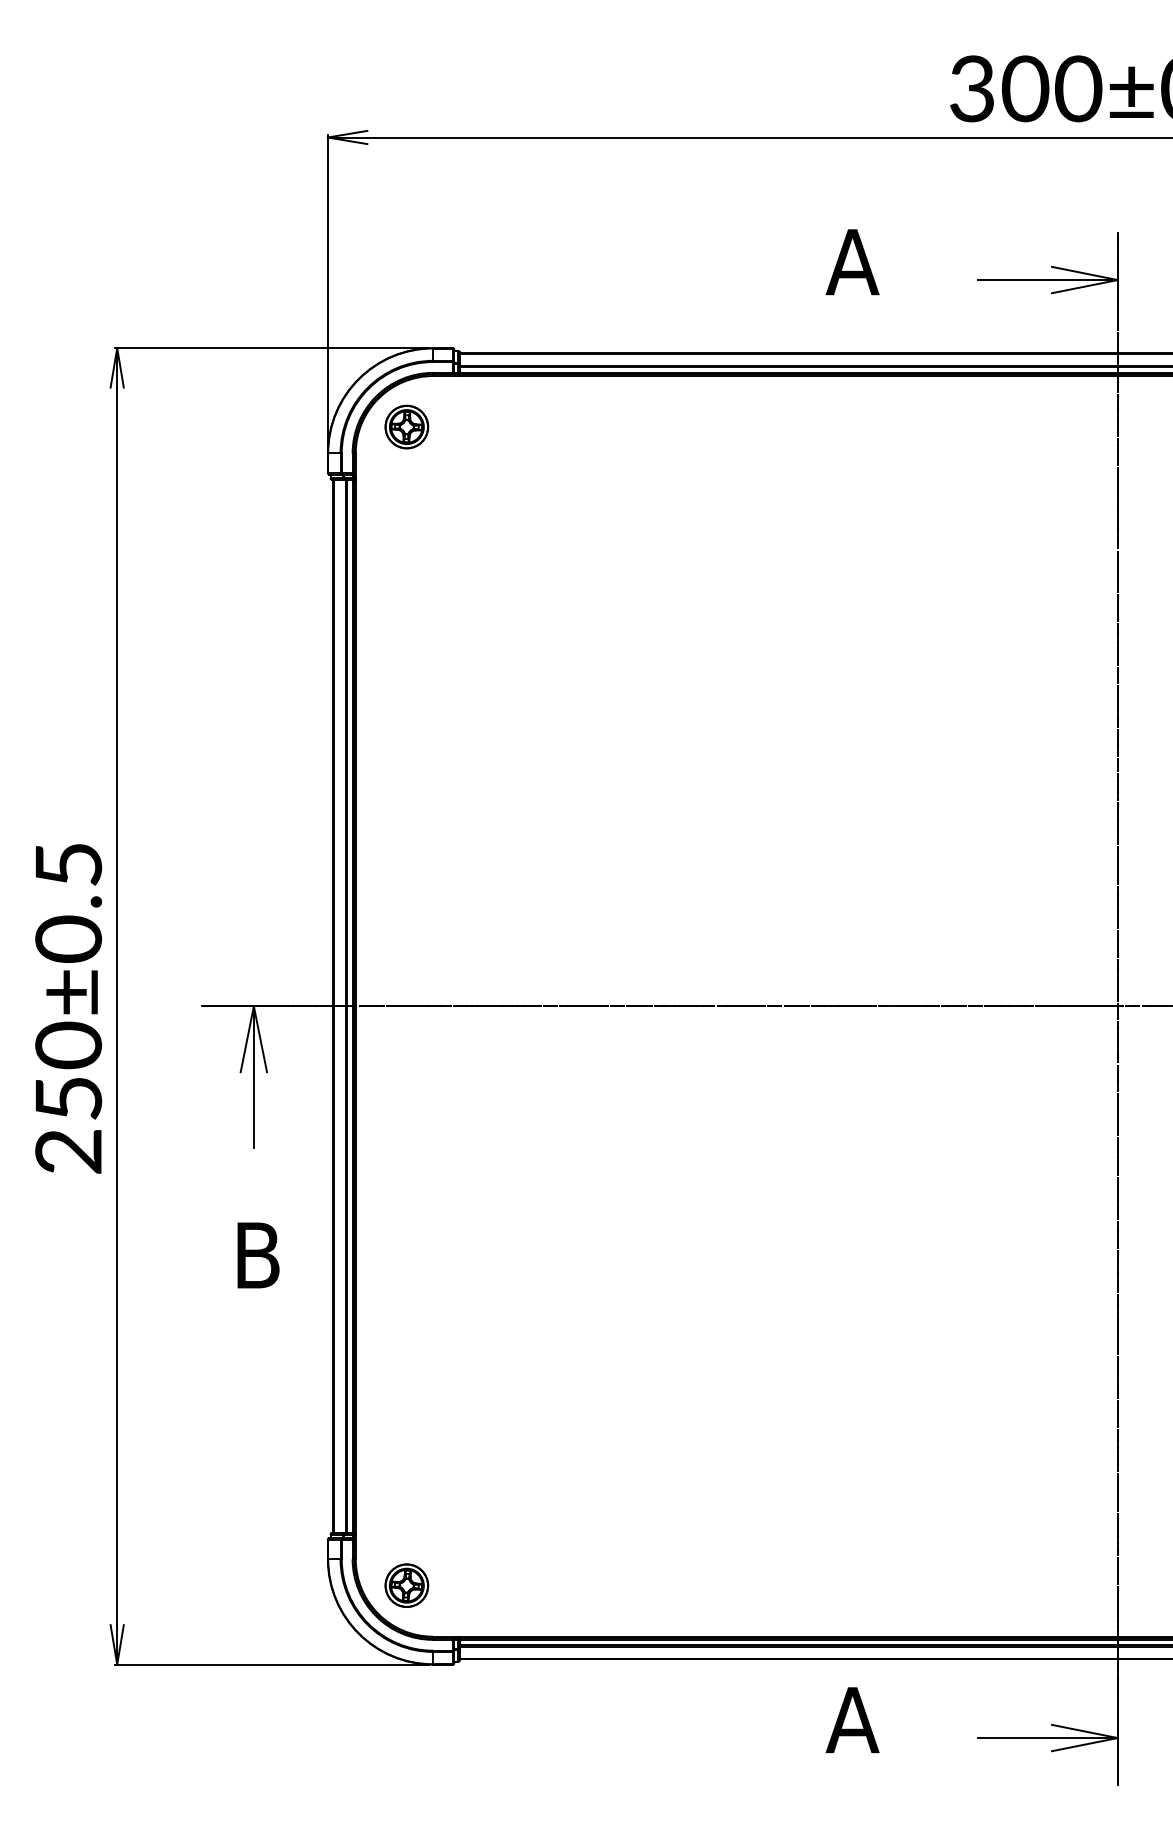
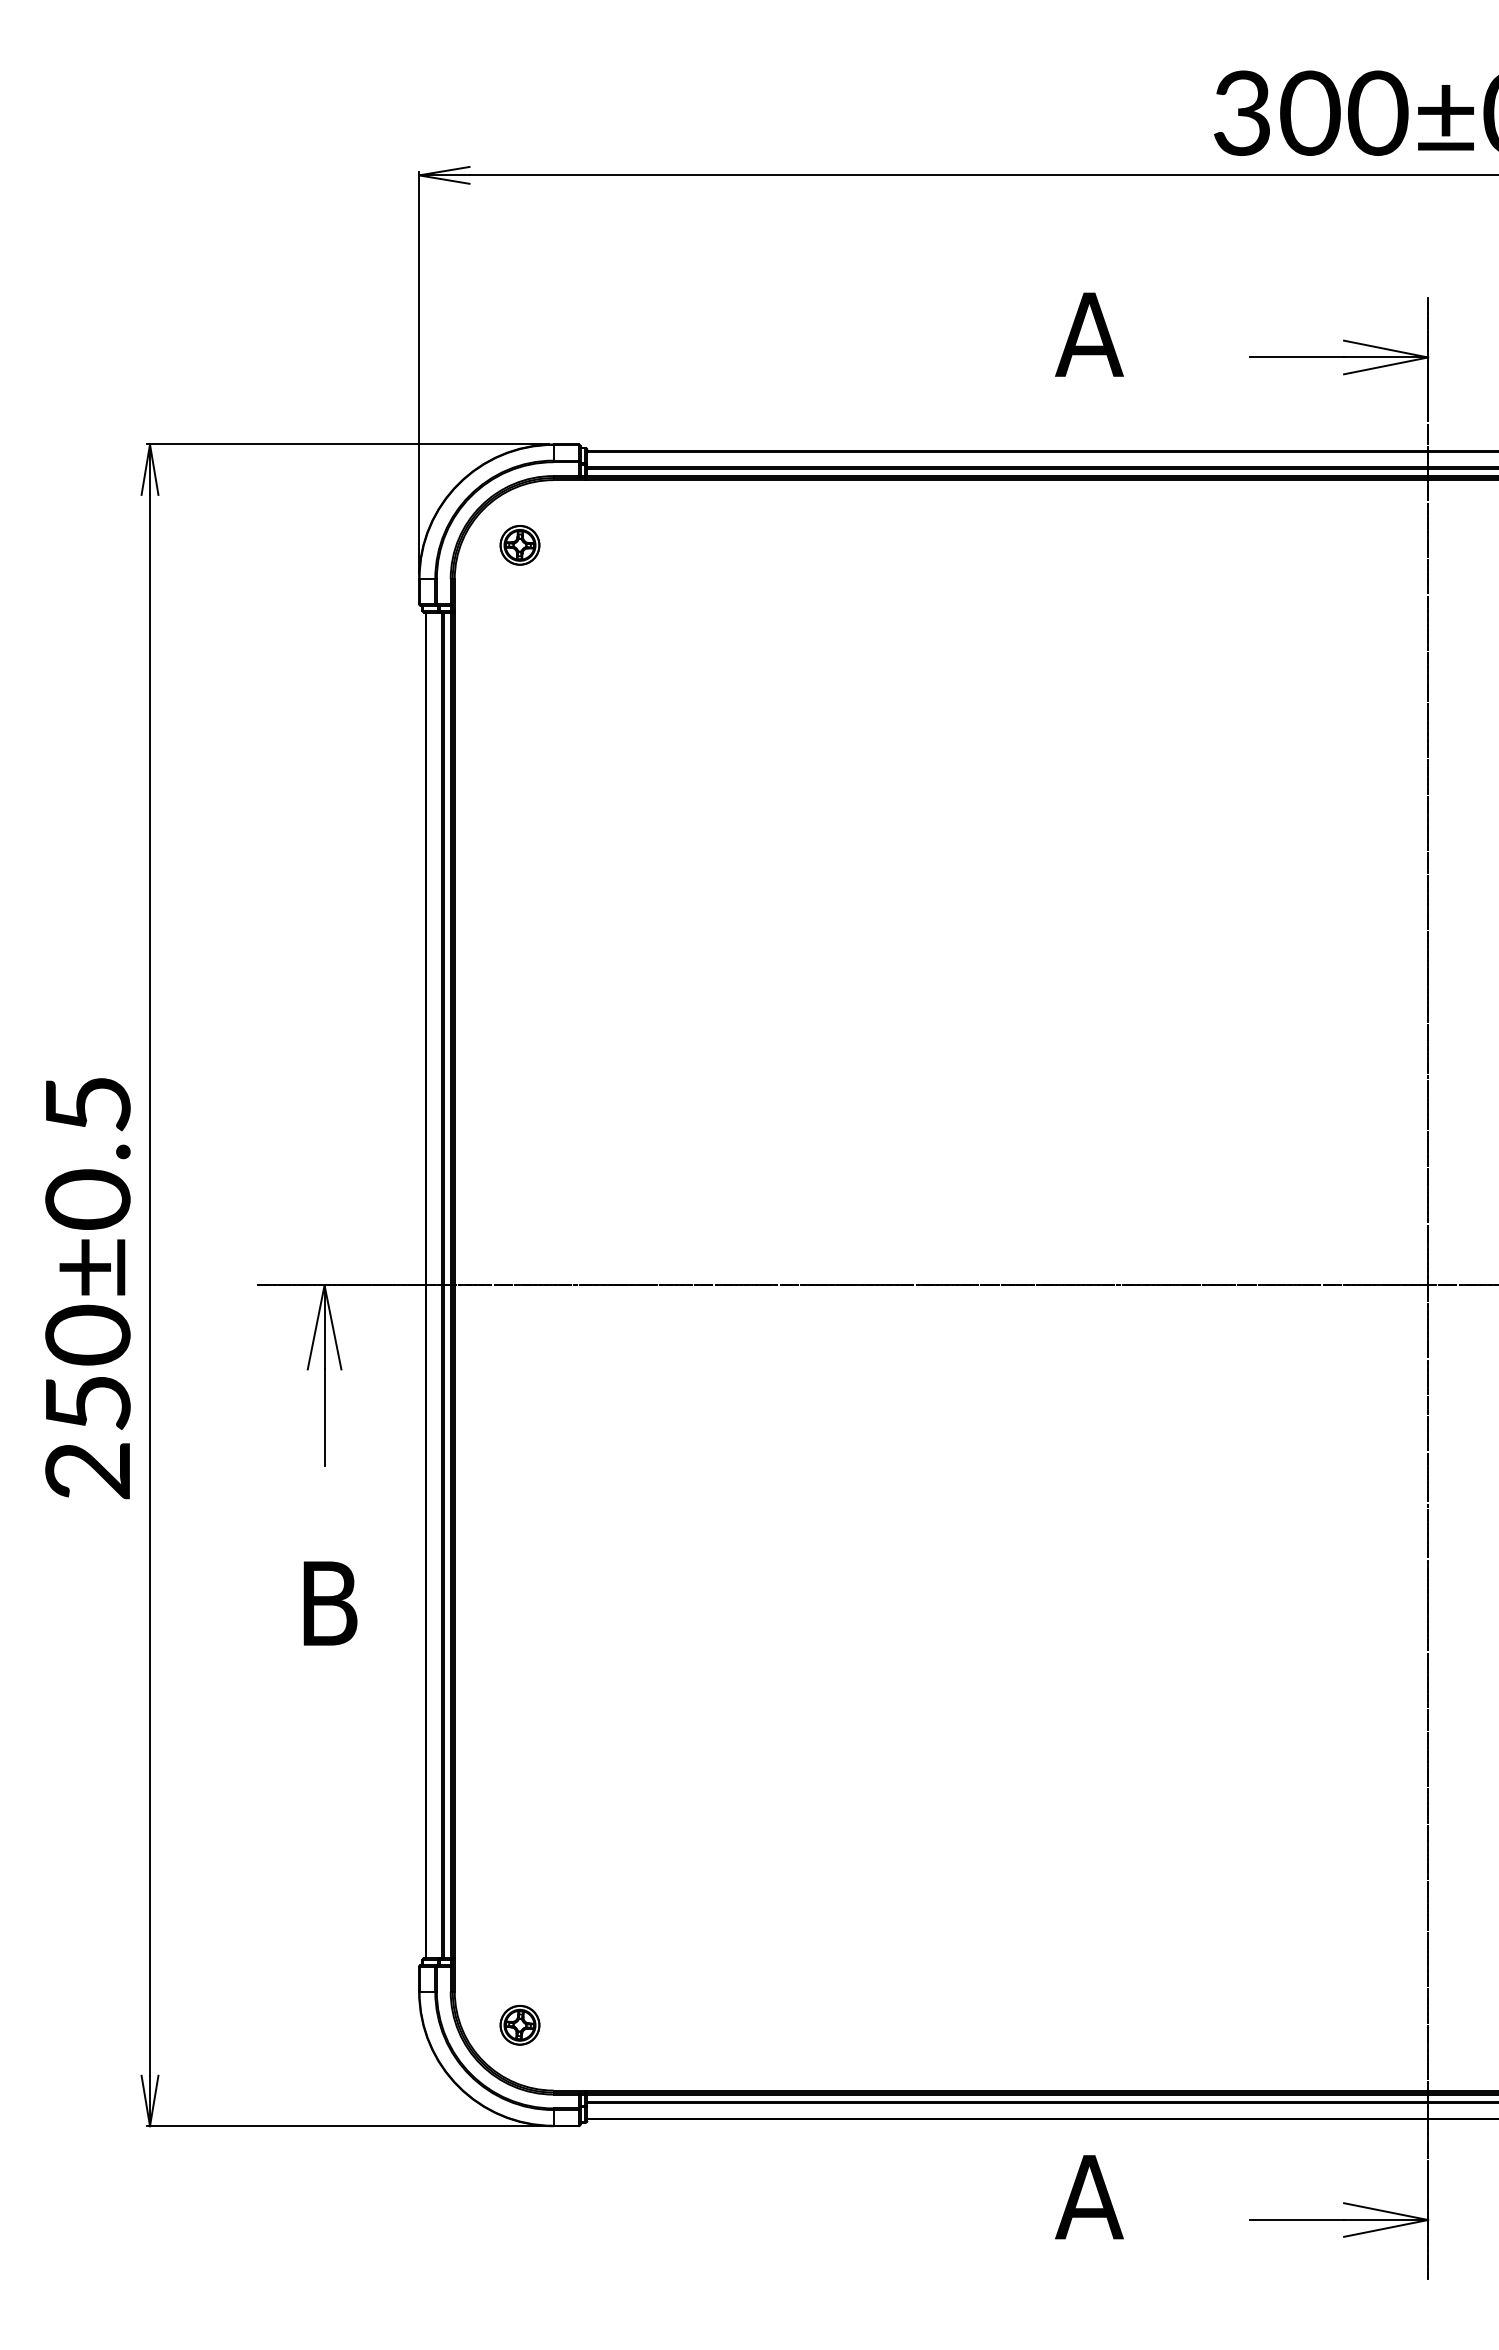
part: (406, 427) -> (519, 545), size x0.71
part: (406, 1584) -> (519, 2024), size x0.71

